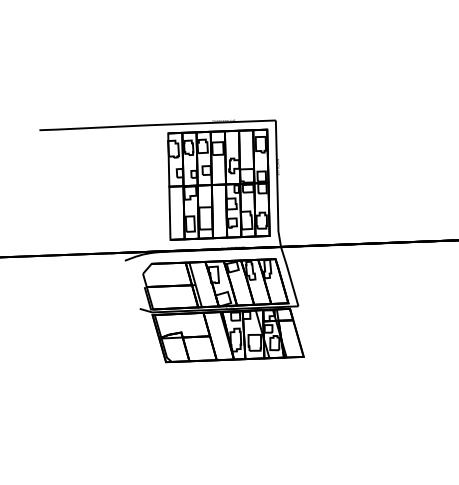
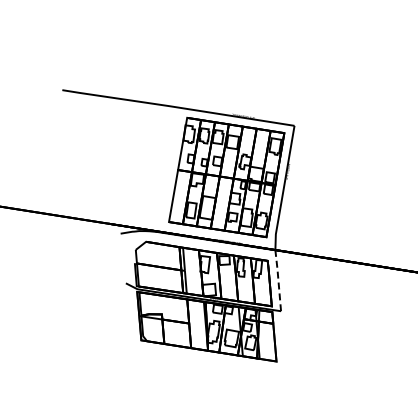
line: (289, 275) -> (278, 279), solid -> dashed

